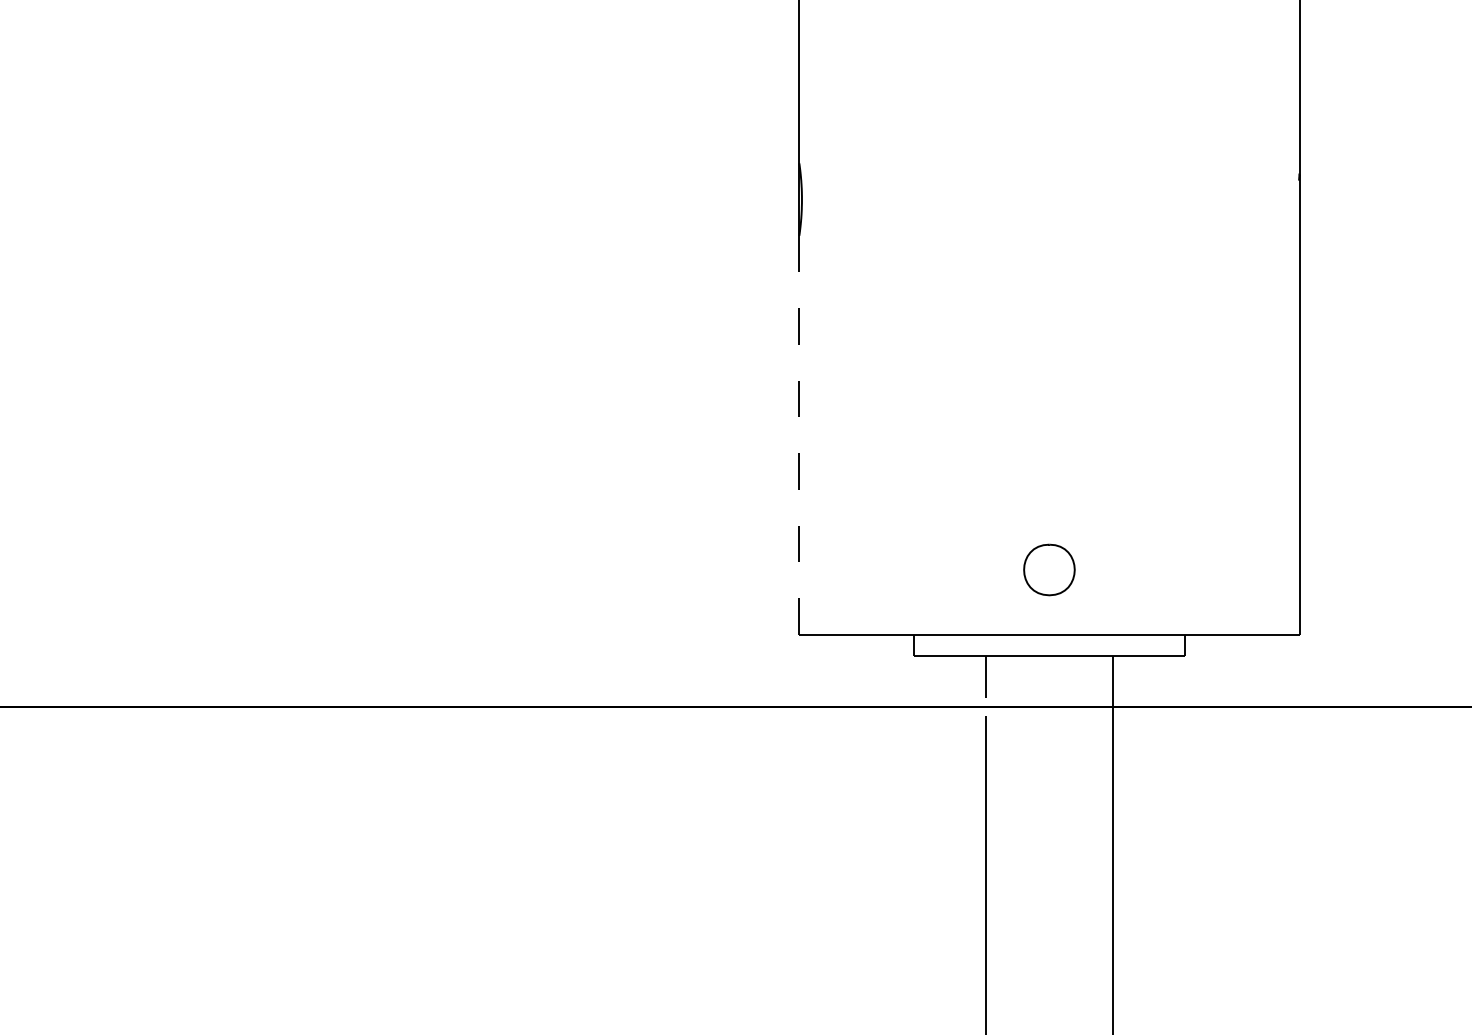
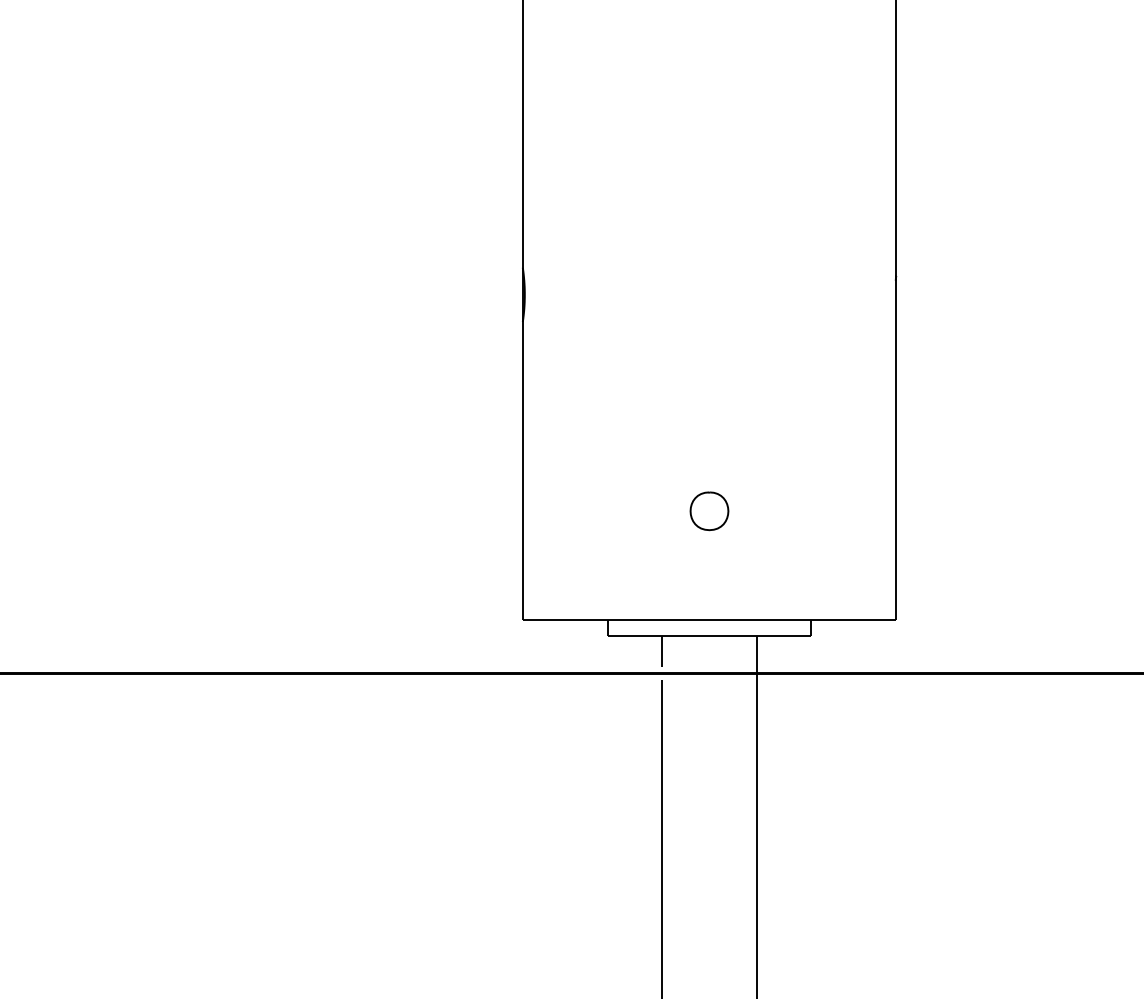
line: (798, 434) -> (522, 470), dashed -> solid
part: (1049, 570) -> (709, 511), moved

